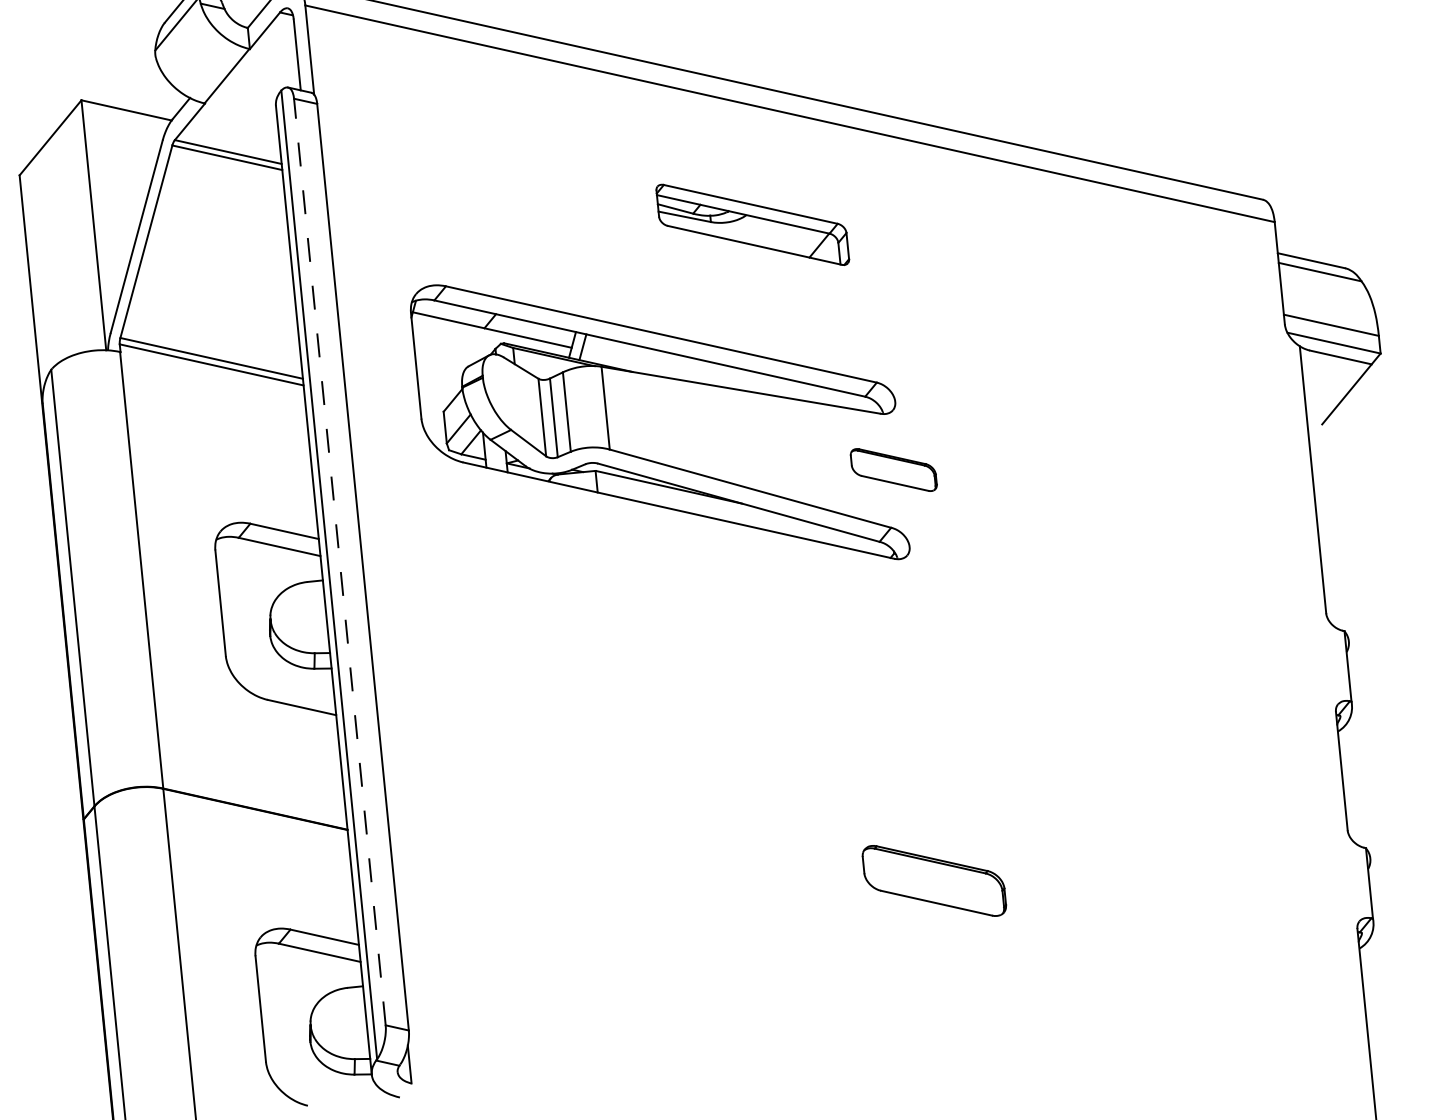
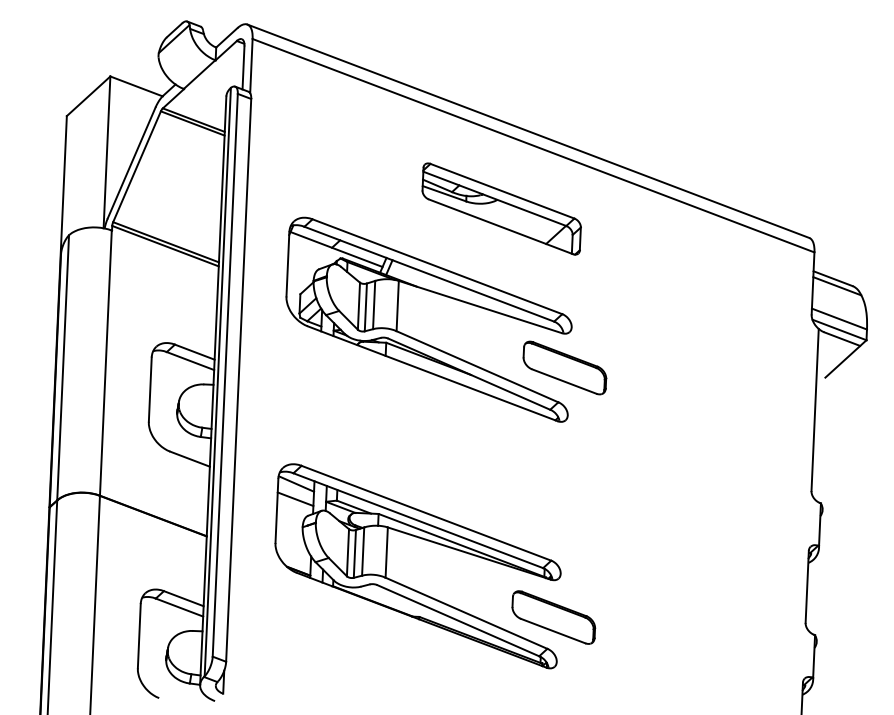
part: (752, 224) -> (501, 208), size x1.43
part: (892, 469) -> (564, 367), size x1.67
line: (340, 562) -> (225, 375), dashed -> solid
part: (689, 864) -> (408, 586), added

